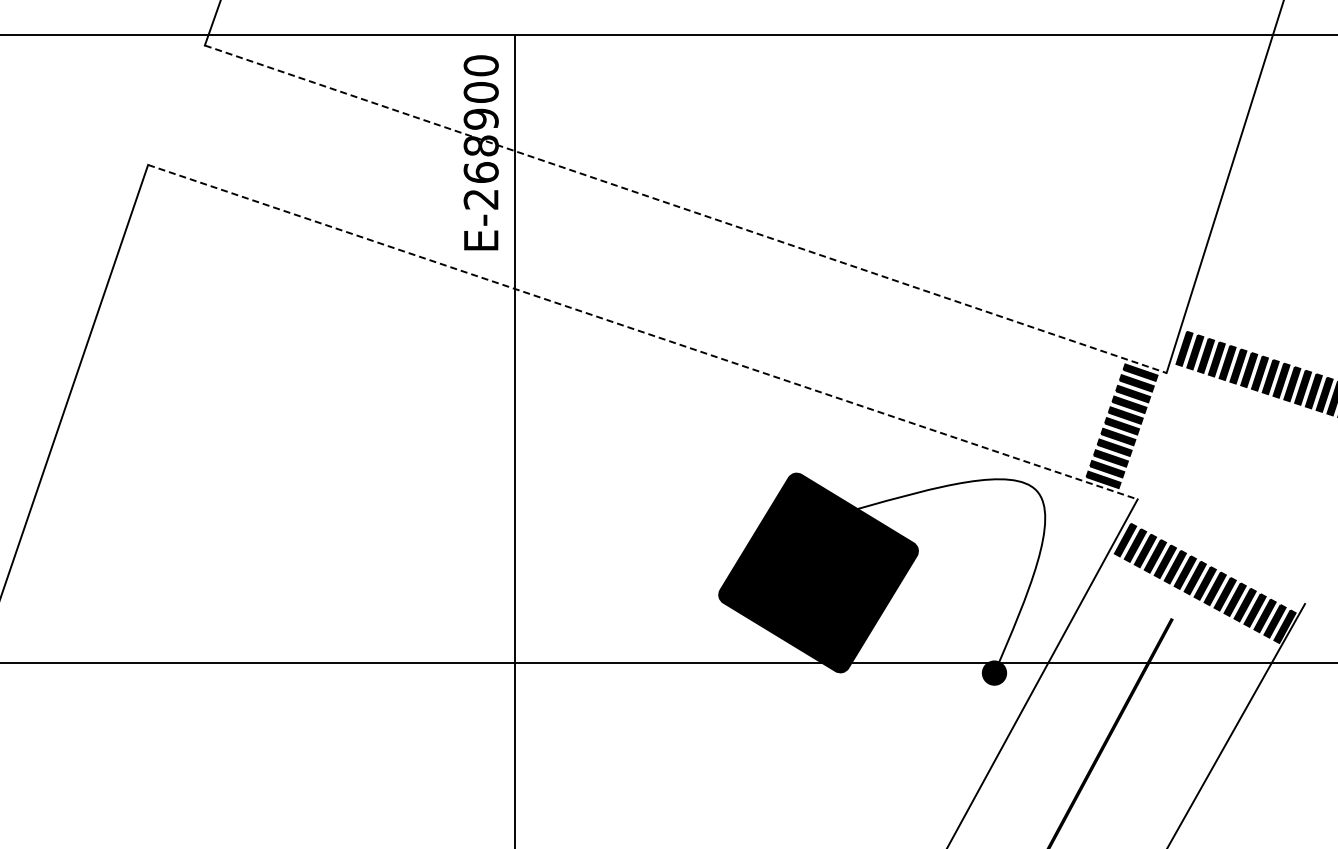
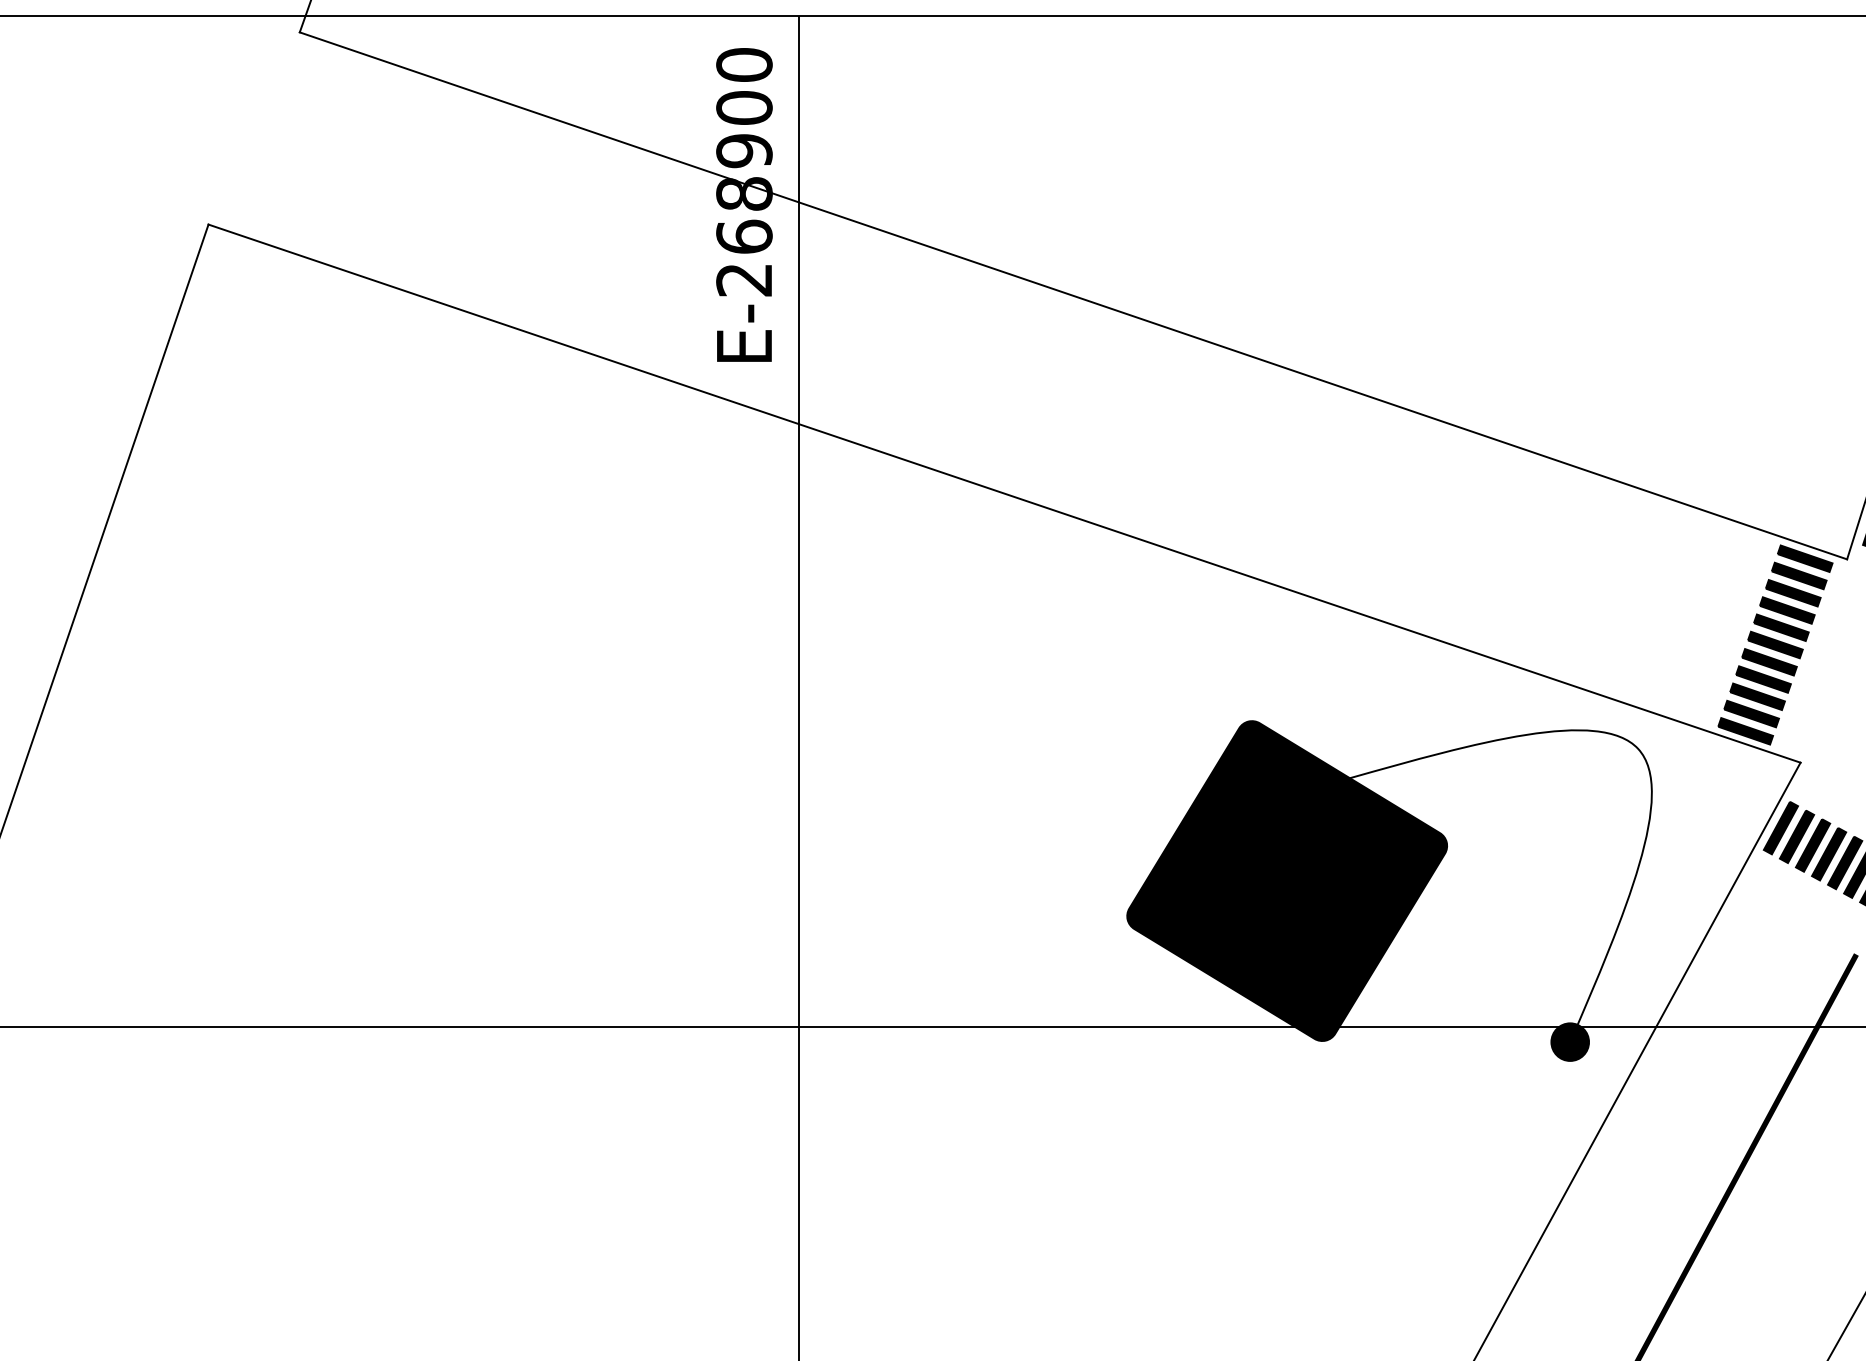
line: (685, 209) -> (1073, 296), dashed -> solid
line: (643, 332) -> (1005, 494), dashed -> solid

